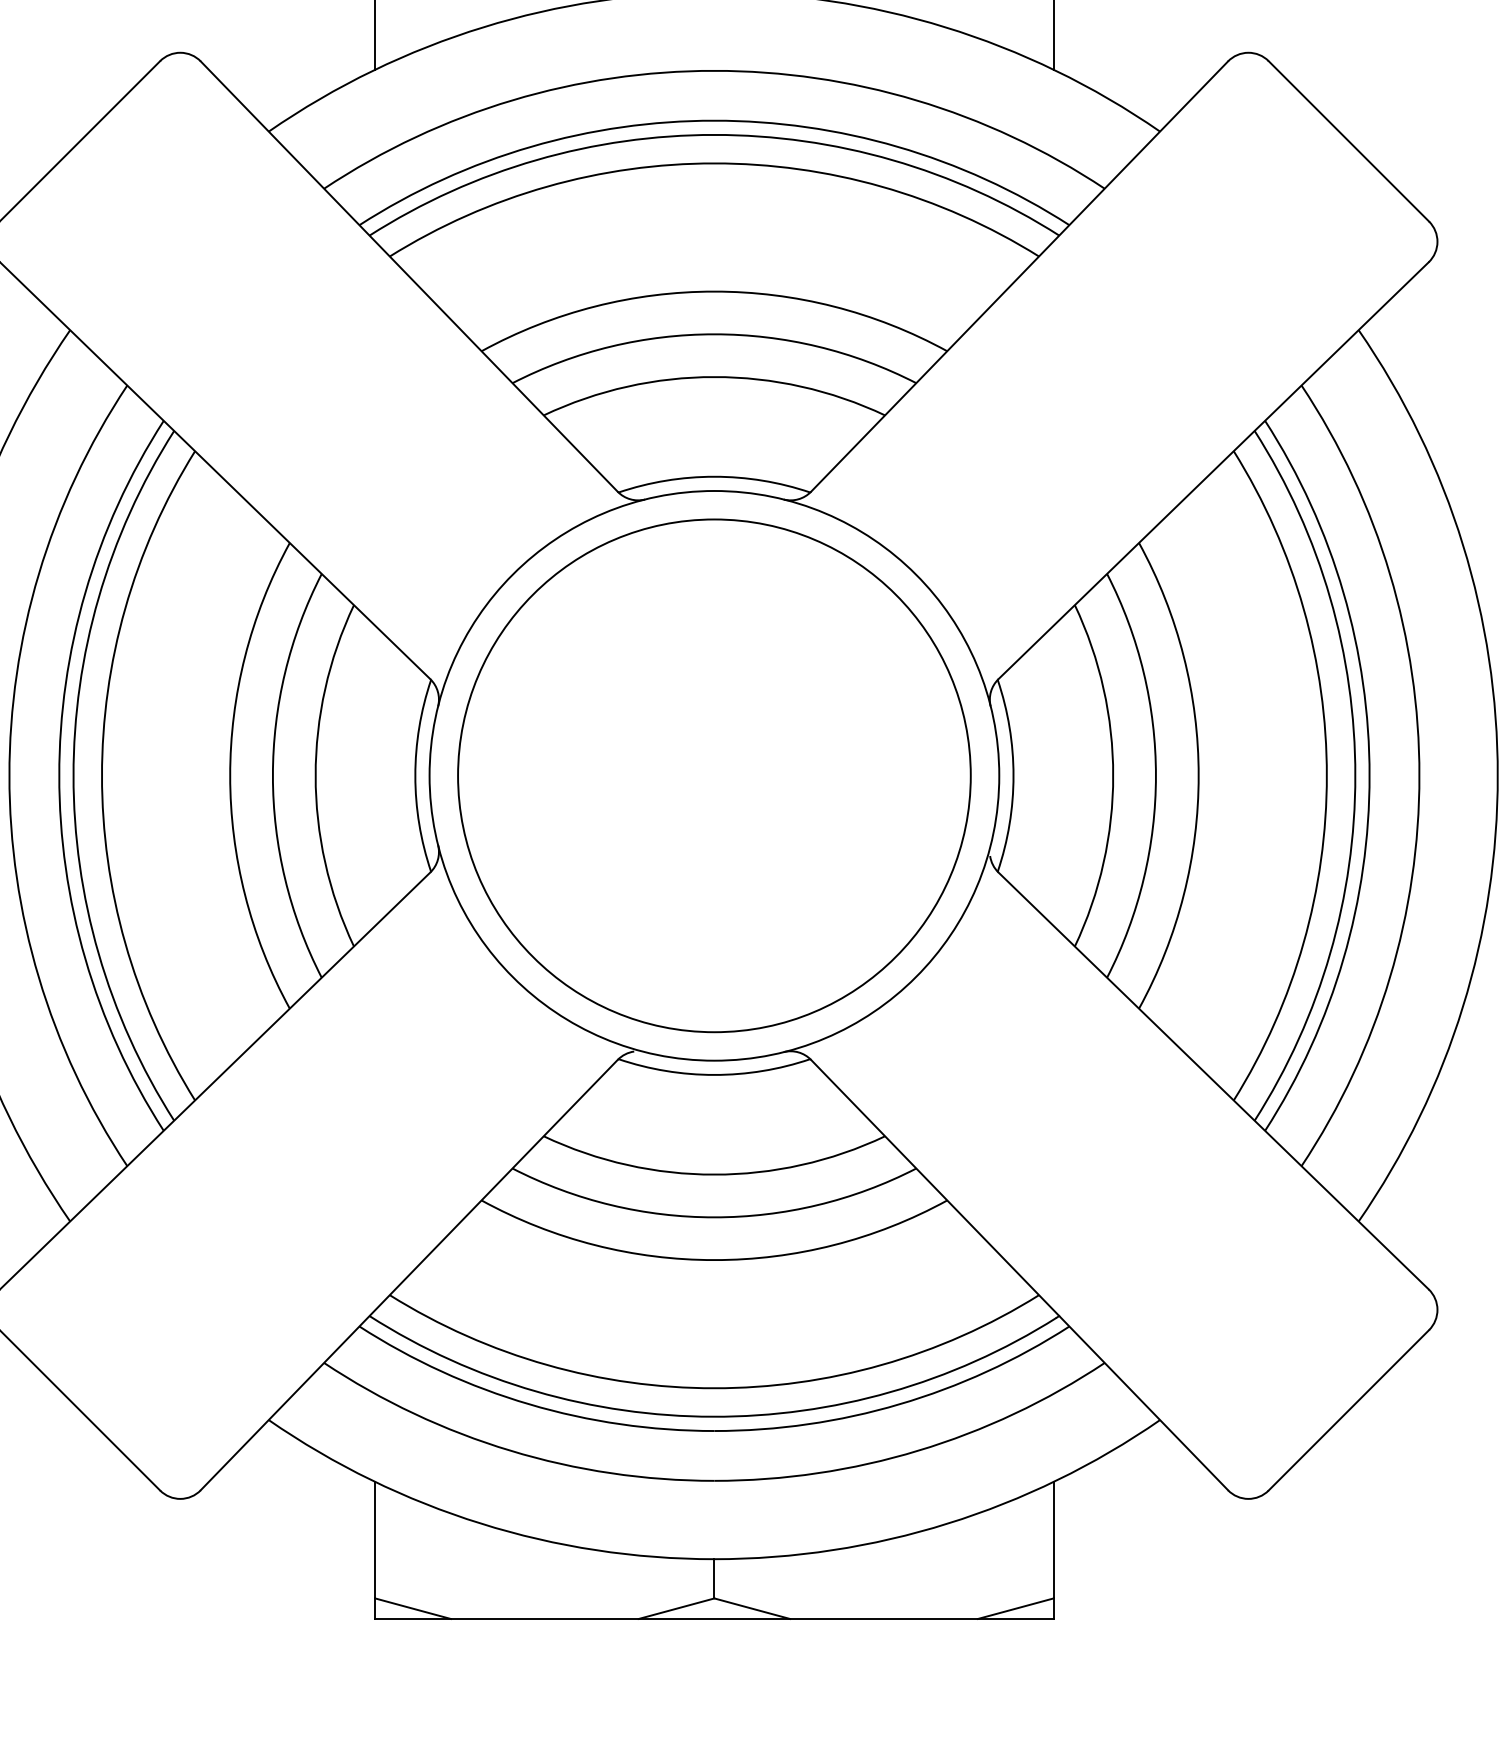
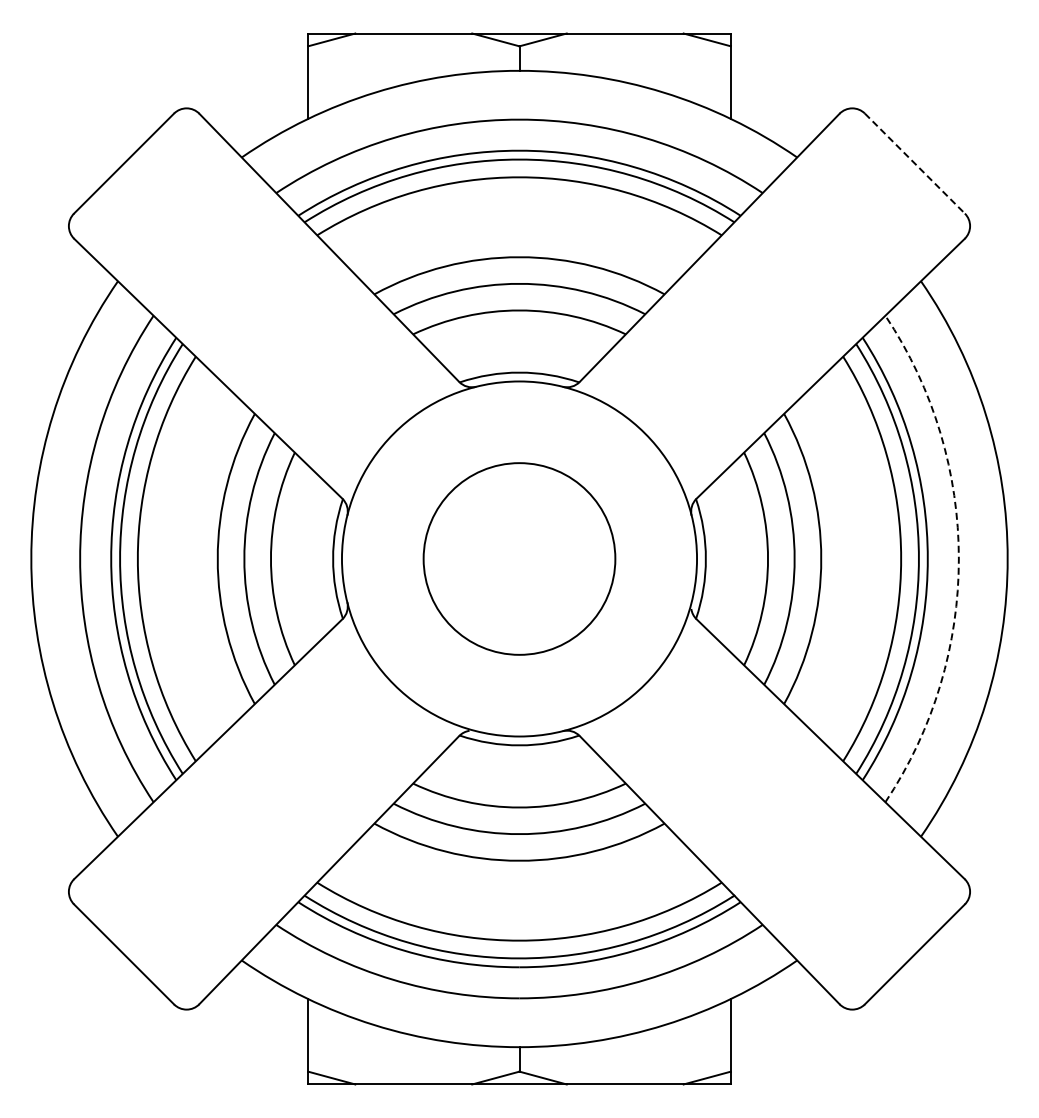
line: (1348, 141) -> (914, 163), solid -> dashed
circle: (714, 775) -> (519, 558), size x0.6
arc: (1418, 776) -> (958, 559), solid -> dashed

